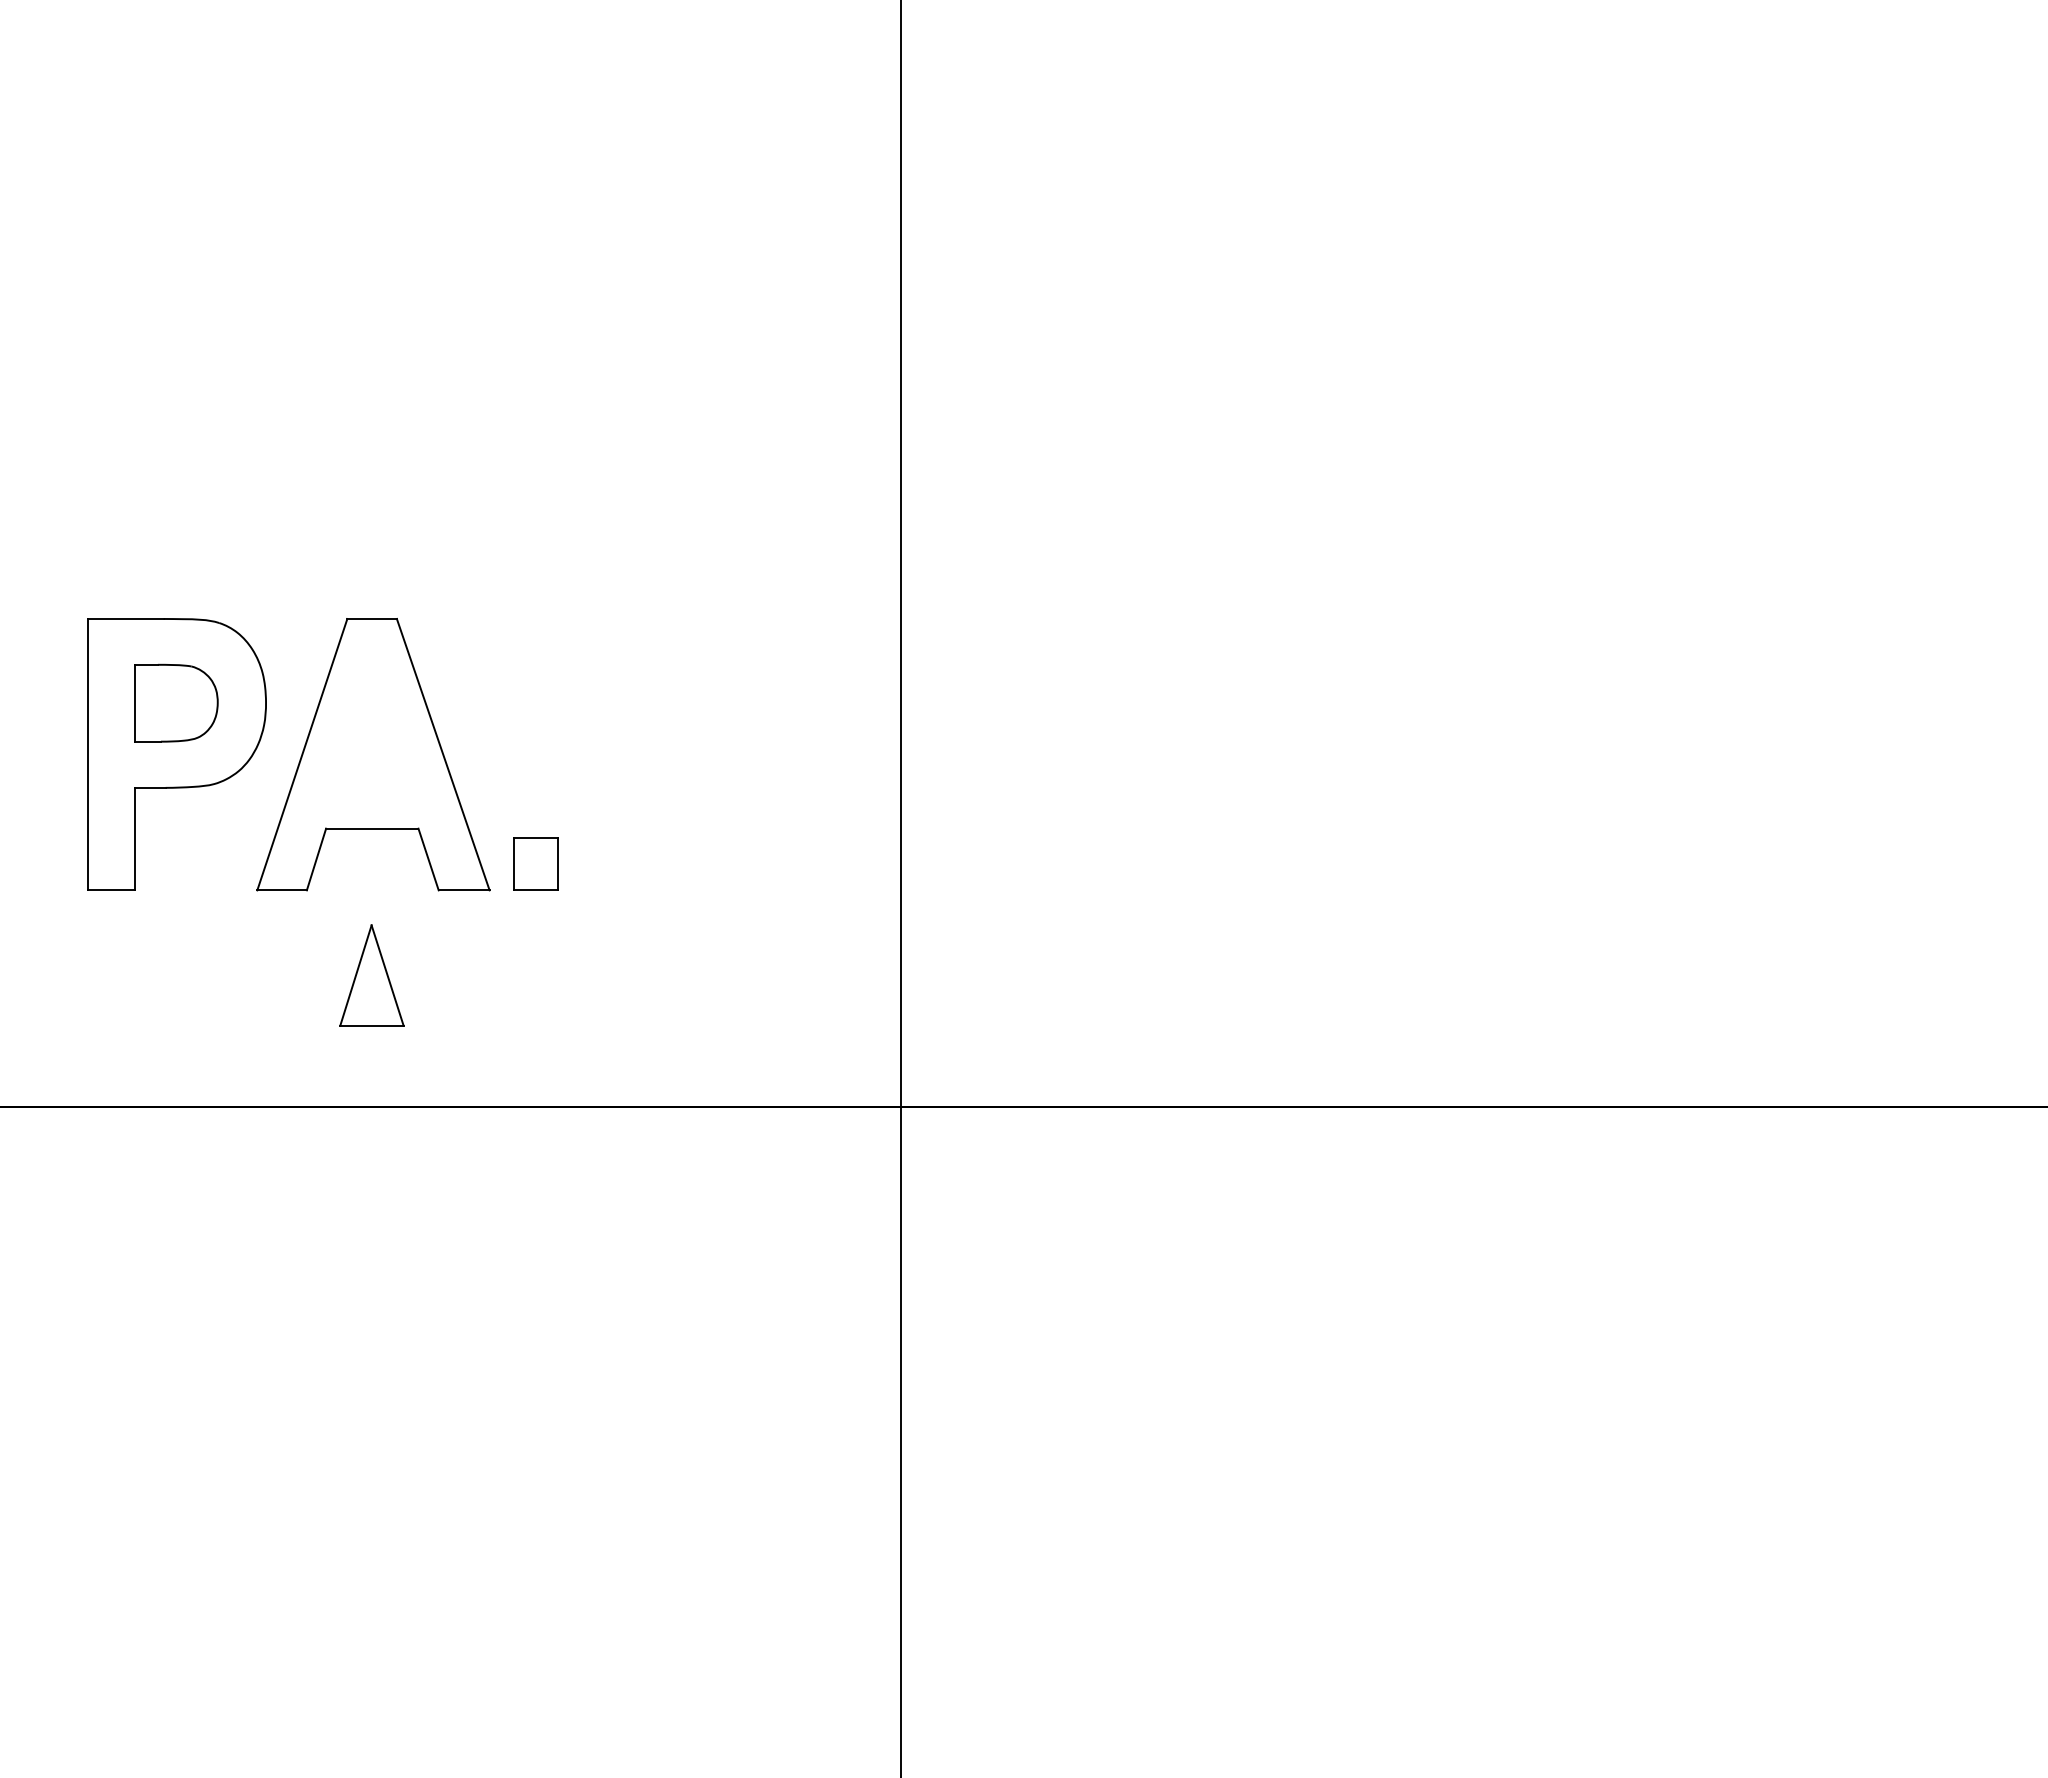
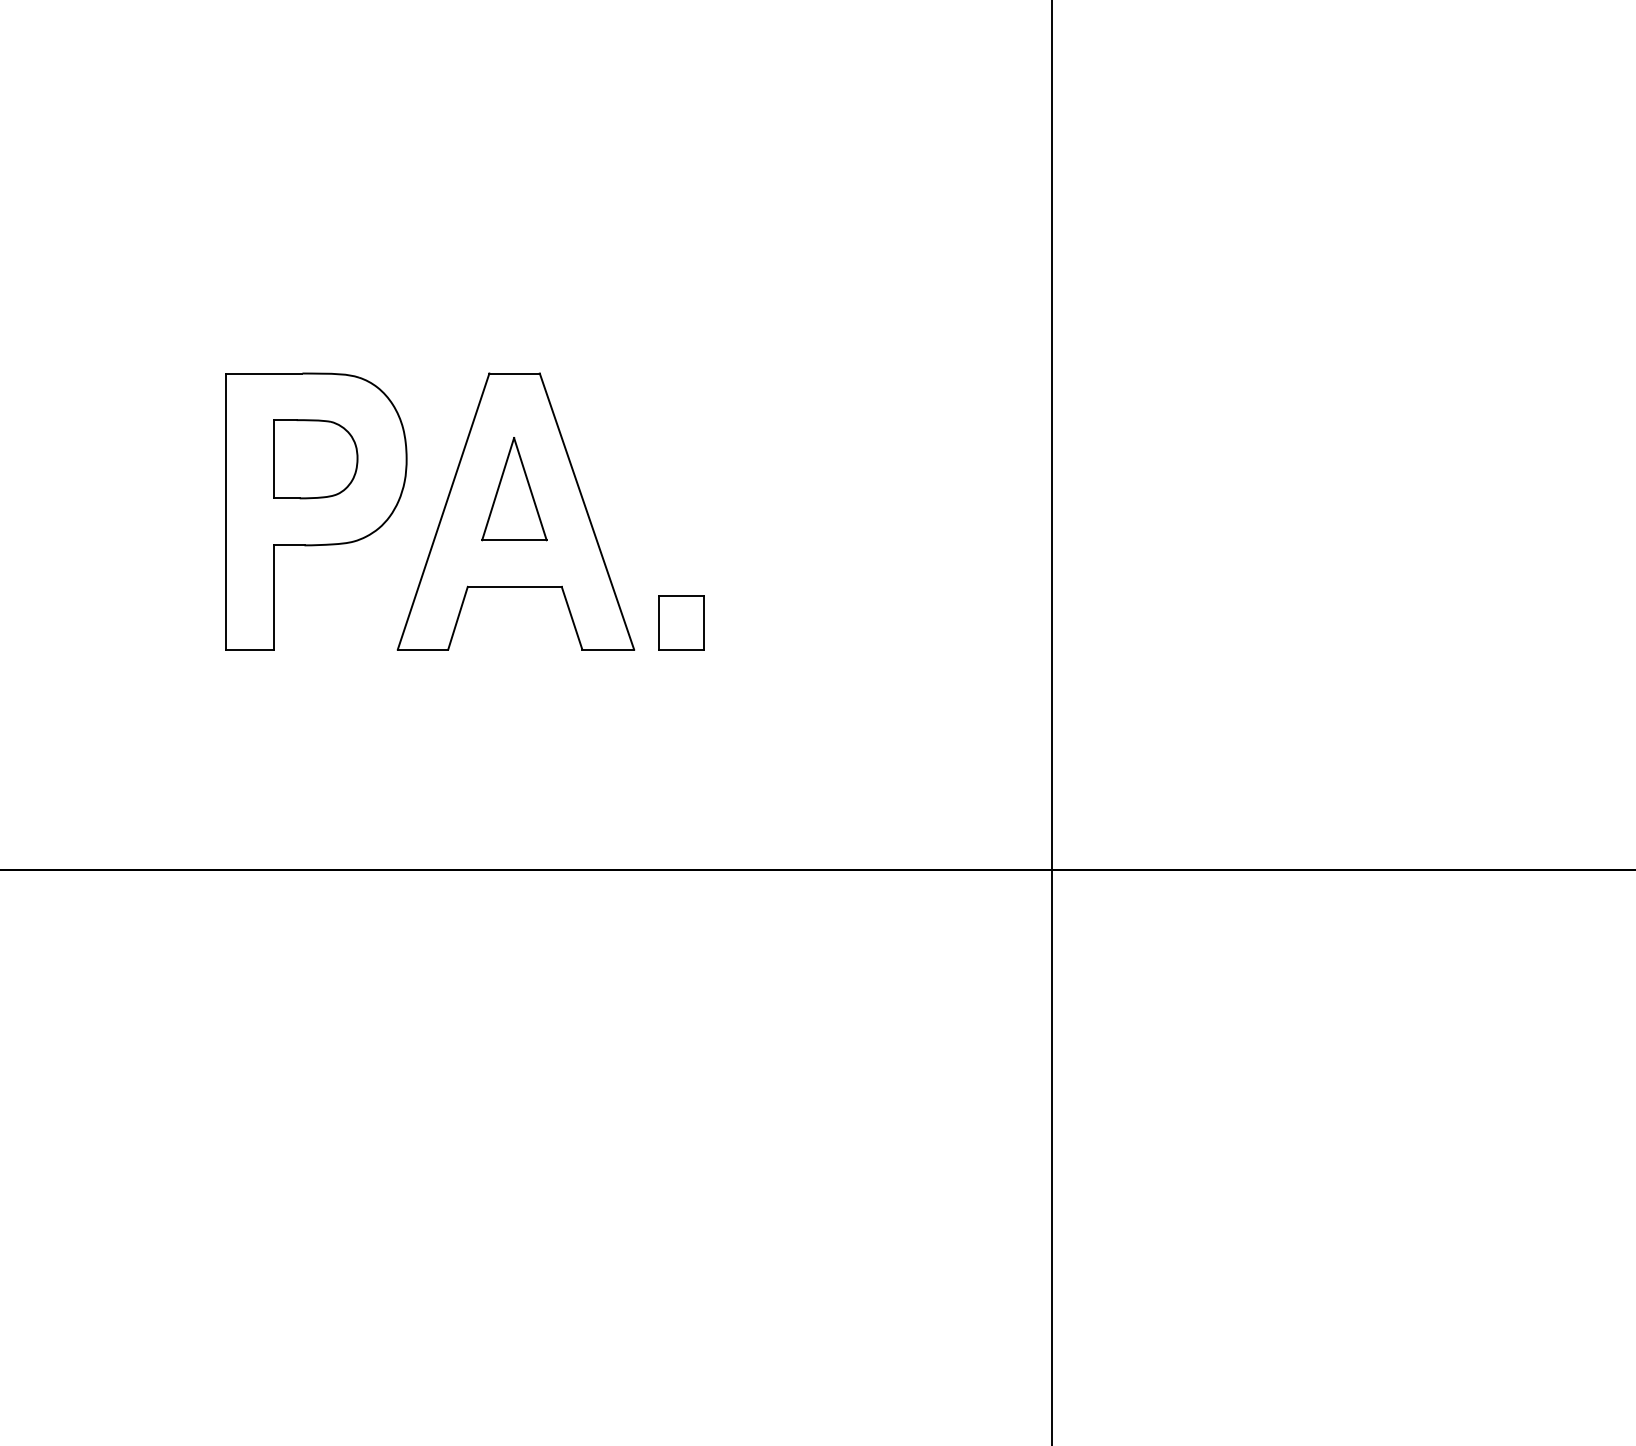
part: (371, 975) -> (513, 489), moved

